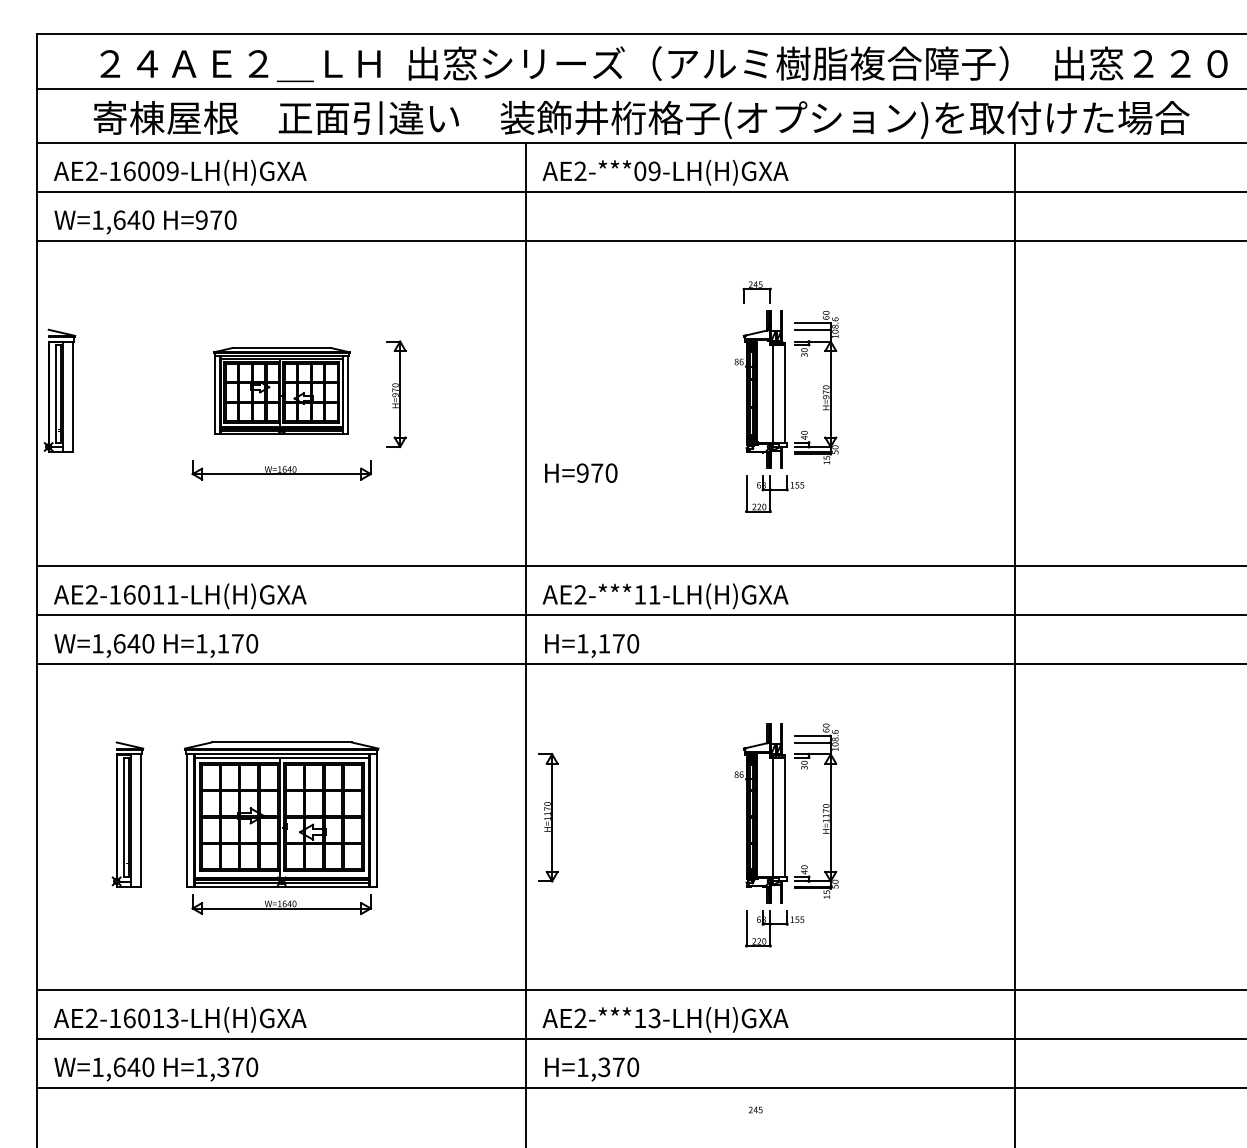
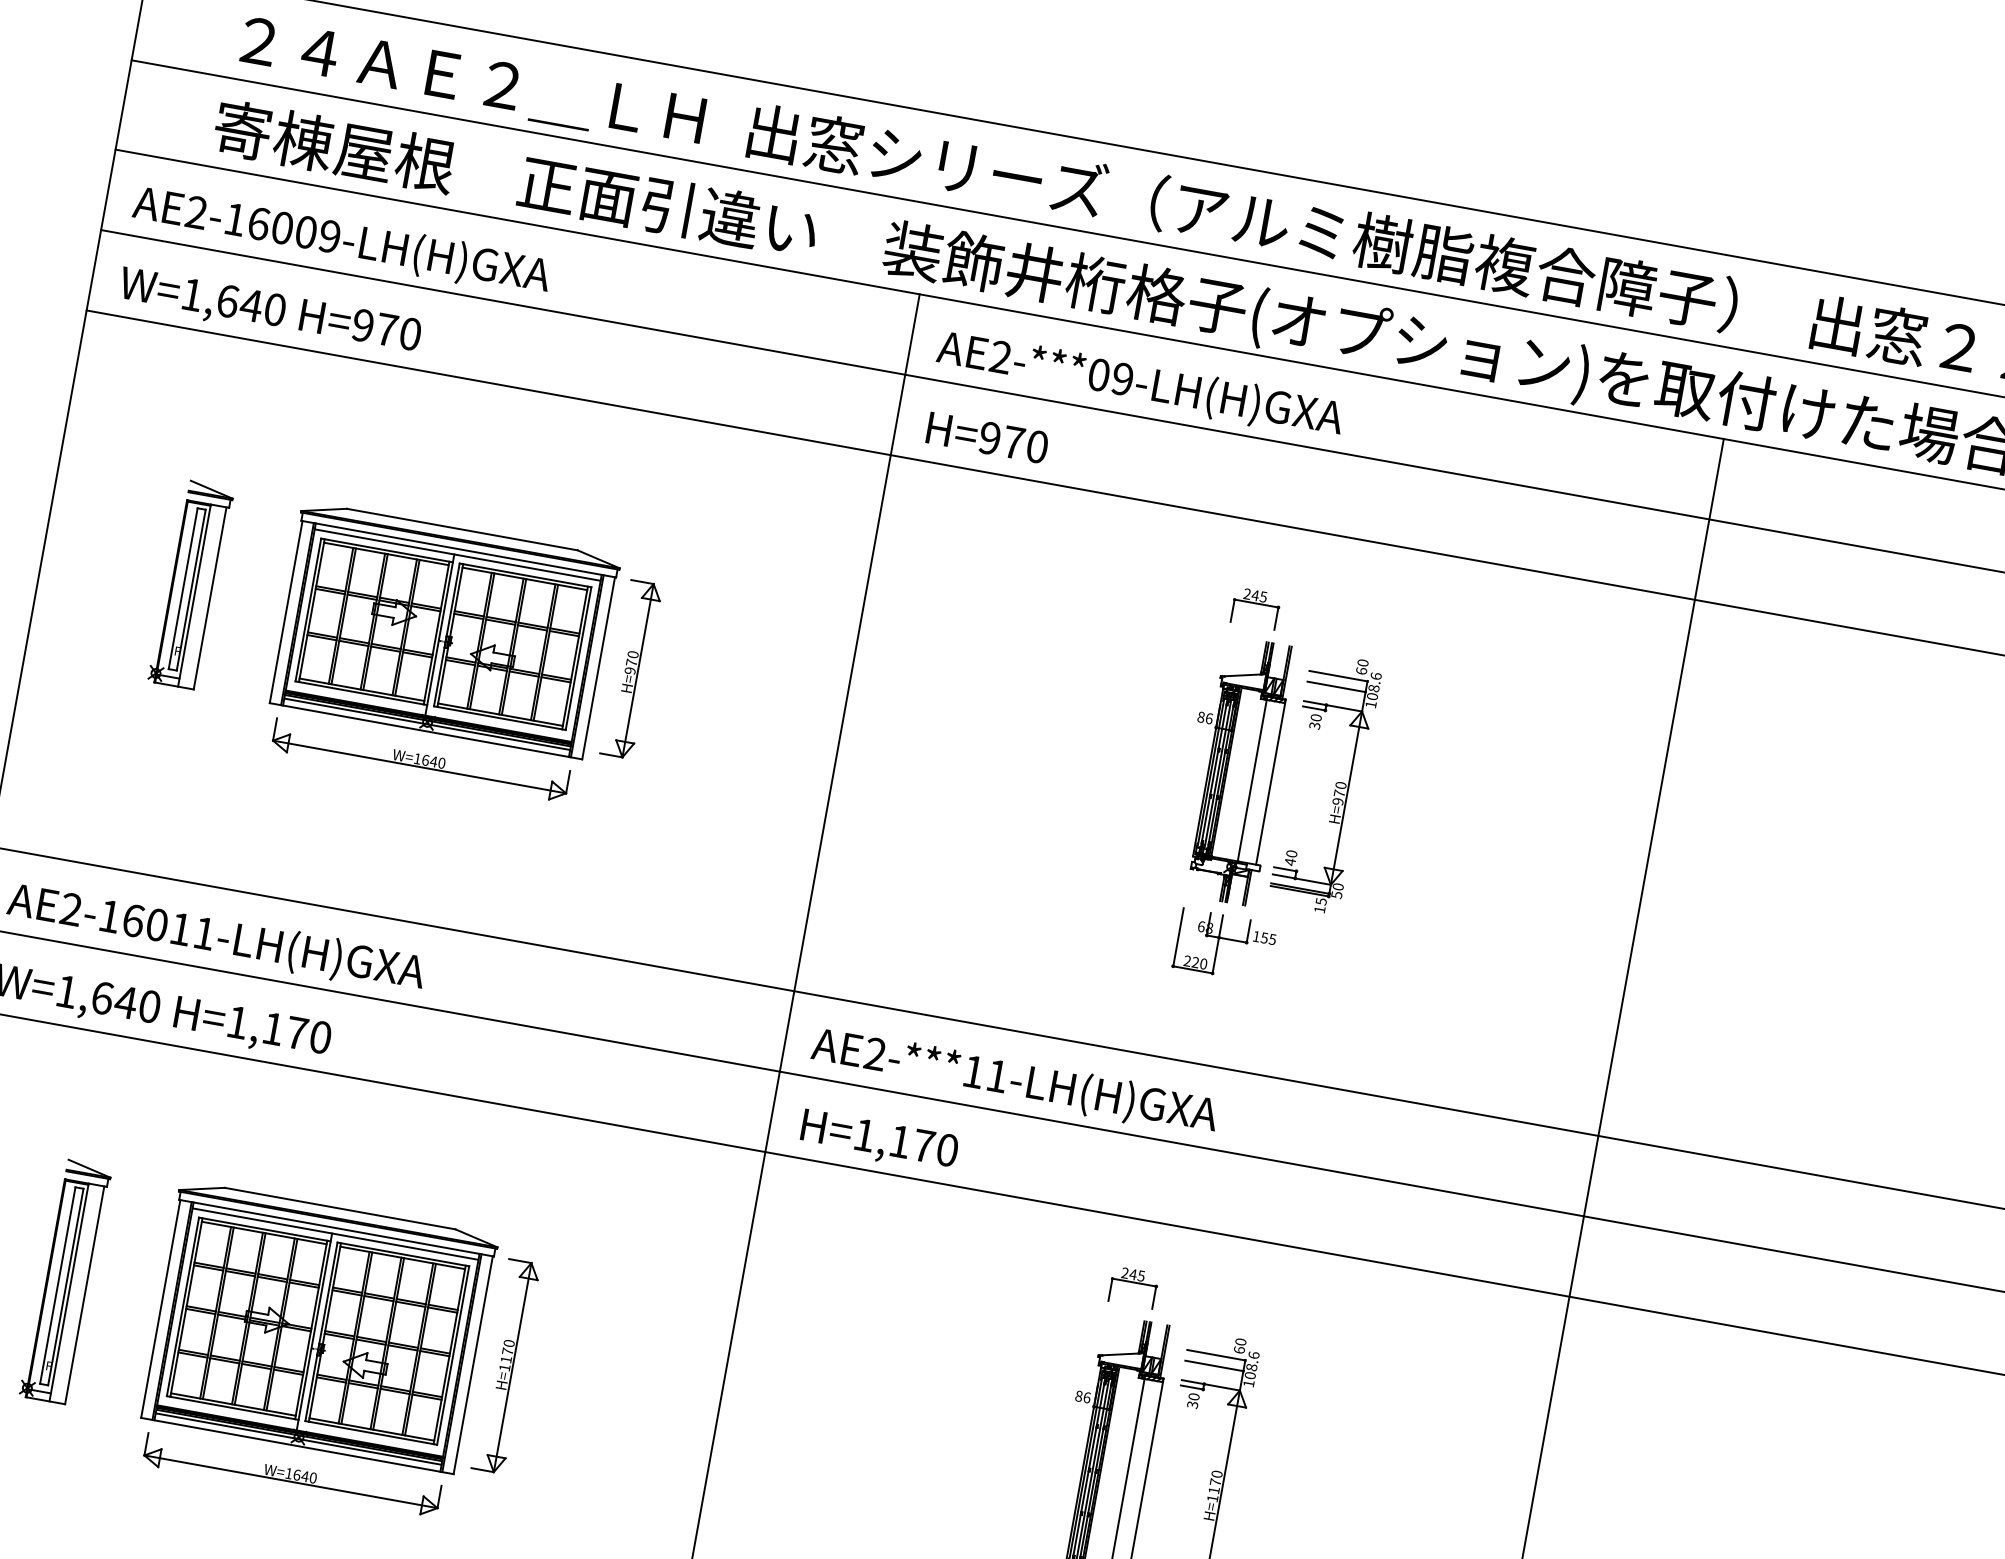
part: (59, 390) -> (190, 583), moved
part: (281, 390) -> (443, 629), size x1.43
text: (581, 472) -> (988, 436), moved
part: (756, 704) -> (1132, 1286), added
part: (548, 817) -> (506, 1365), moved

